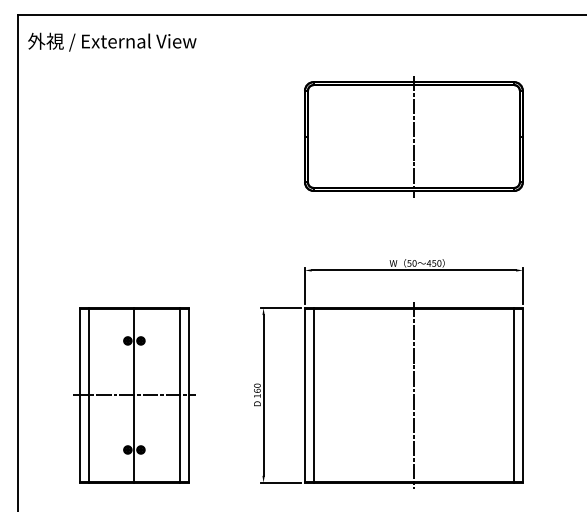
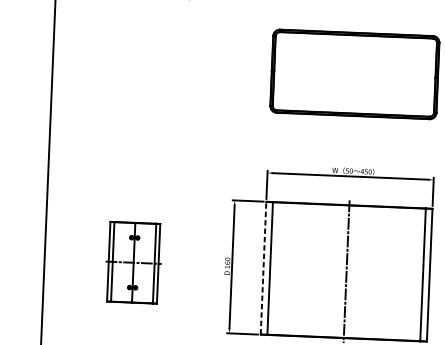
line: (413, 136) -> (354, 74), removed
part: (134, 395) -> (133, 262), size x0.6
line: (304, 395) -> (263, 268), solid -> dashed

